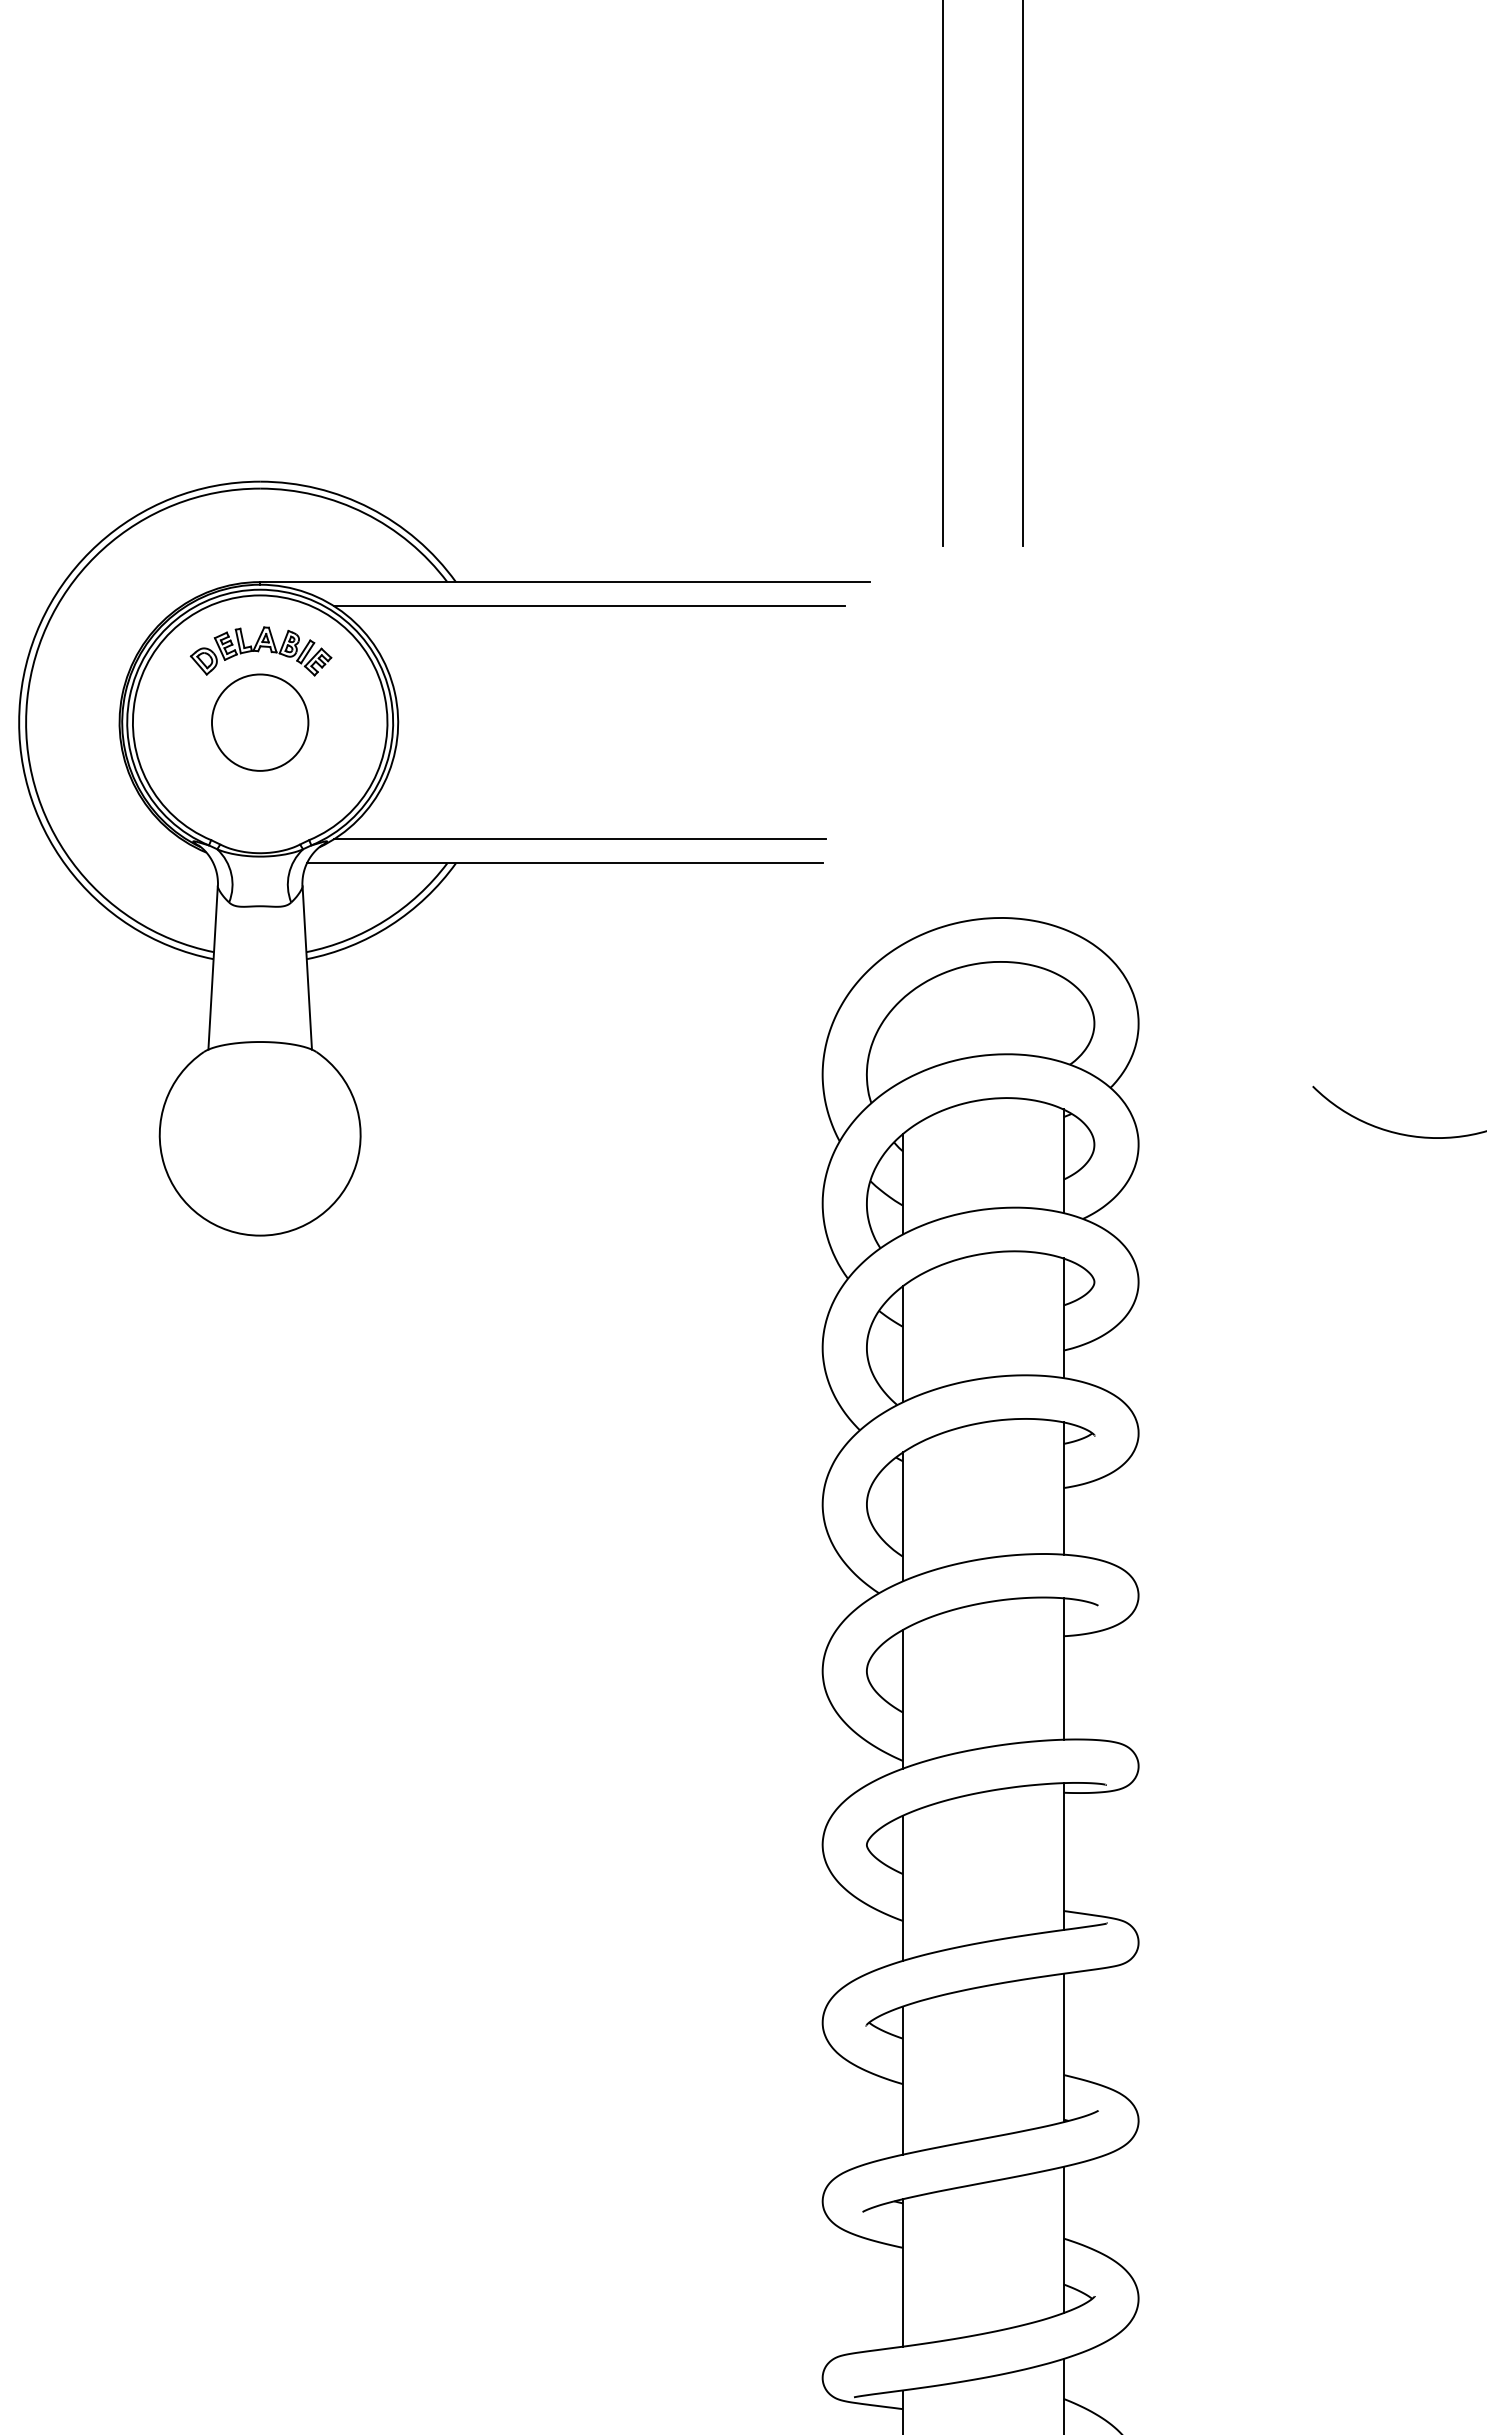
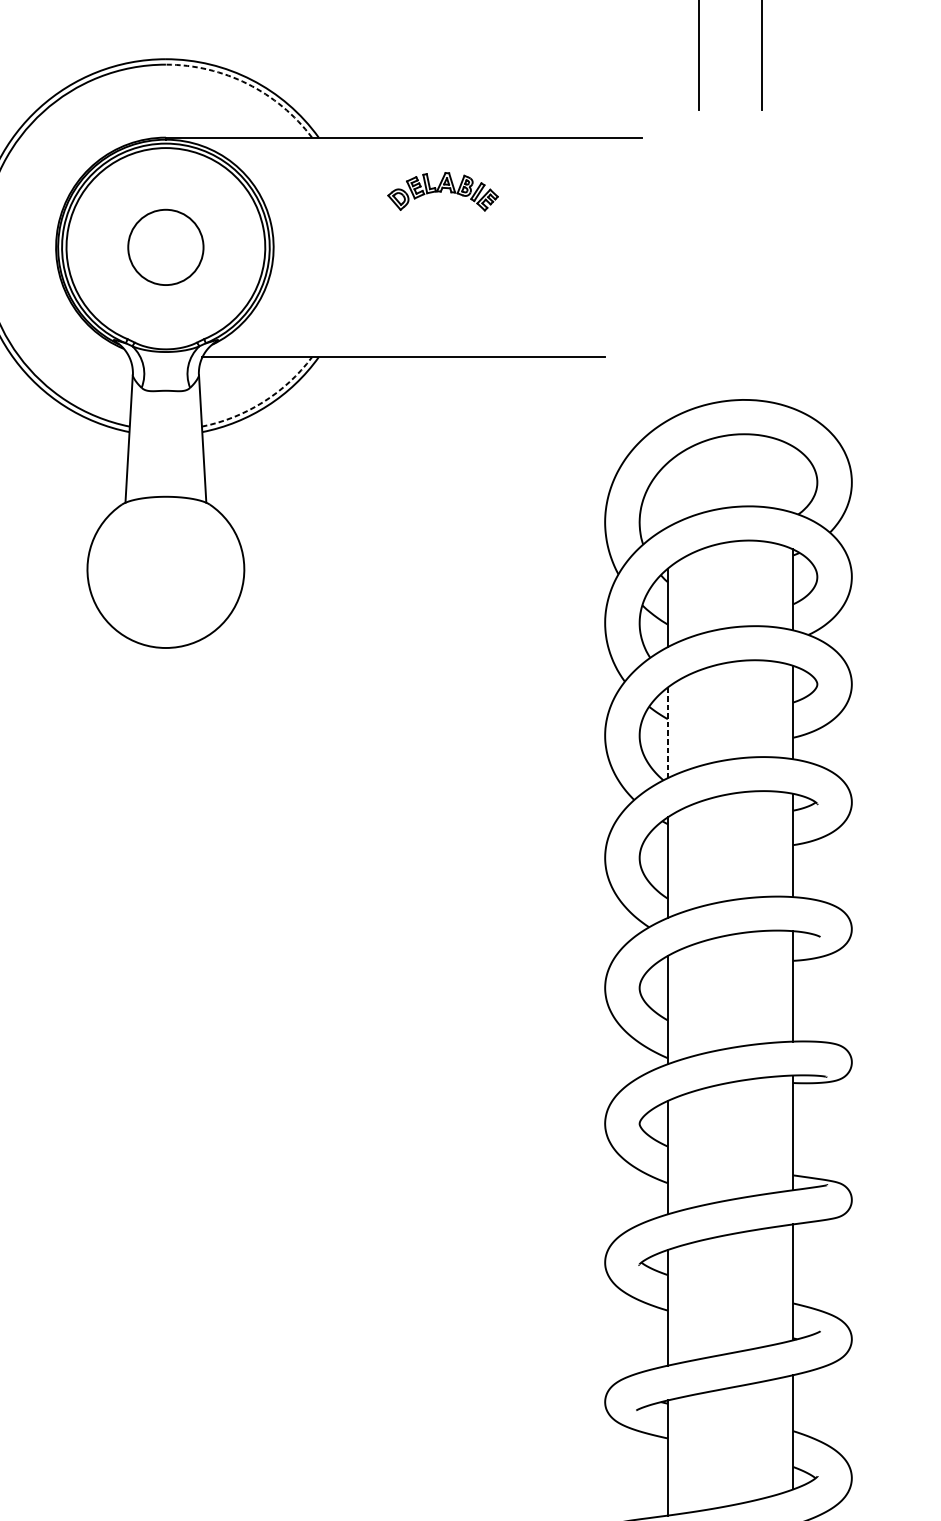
arc: (364, 513) -> (247, 84), solid -> dashed
line: (589, 606) -> (423, 156), removed
part: (260, 651) -> (442, 191), moved
line: (579, 839) -> (415, 338), removed
arc: (385, 920) -> (263, 401), solid -> dashed
line: (902, 1344) -> (667, 733), solid -> dashed

